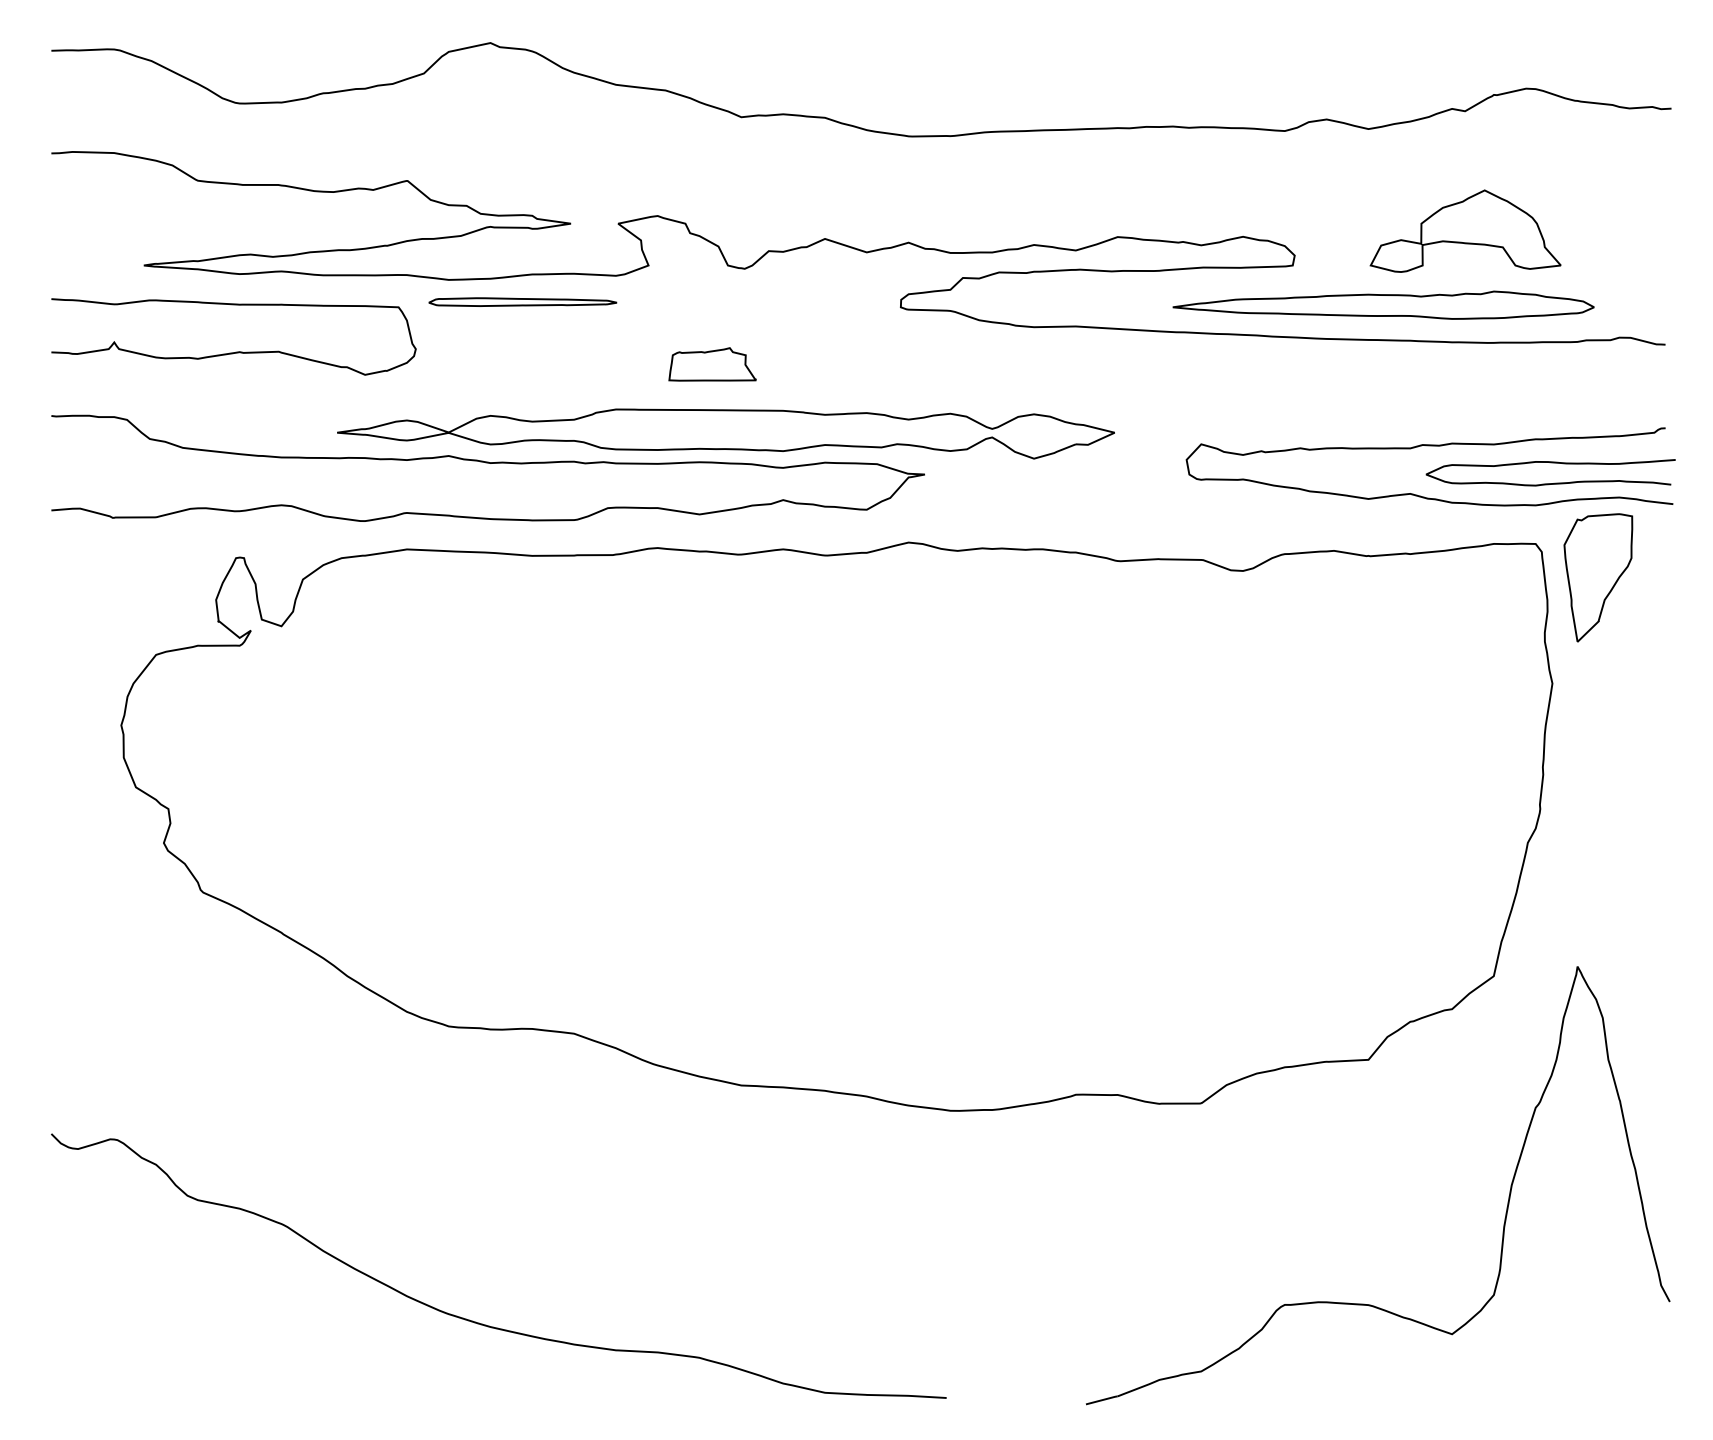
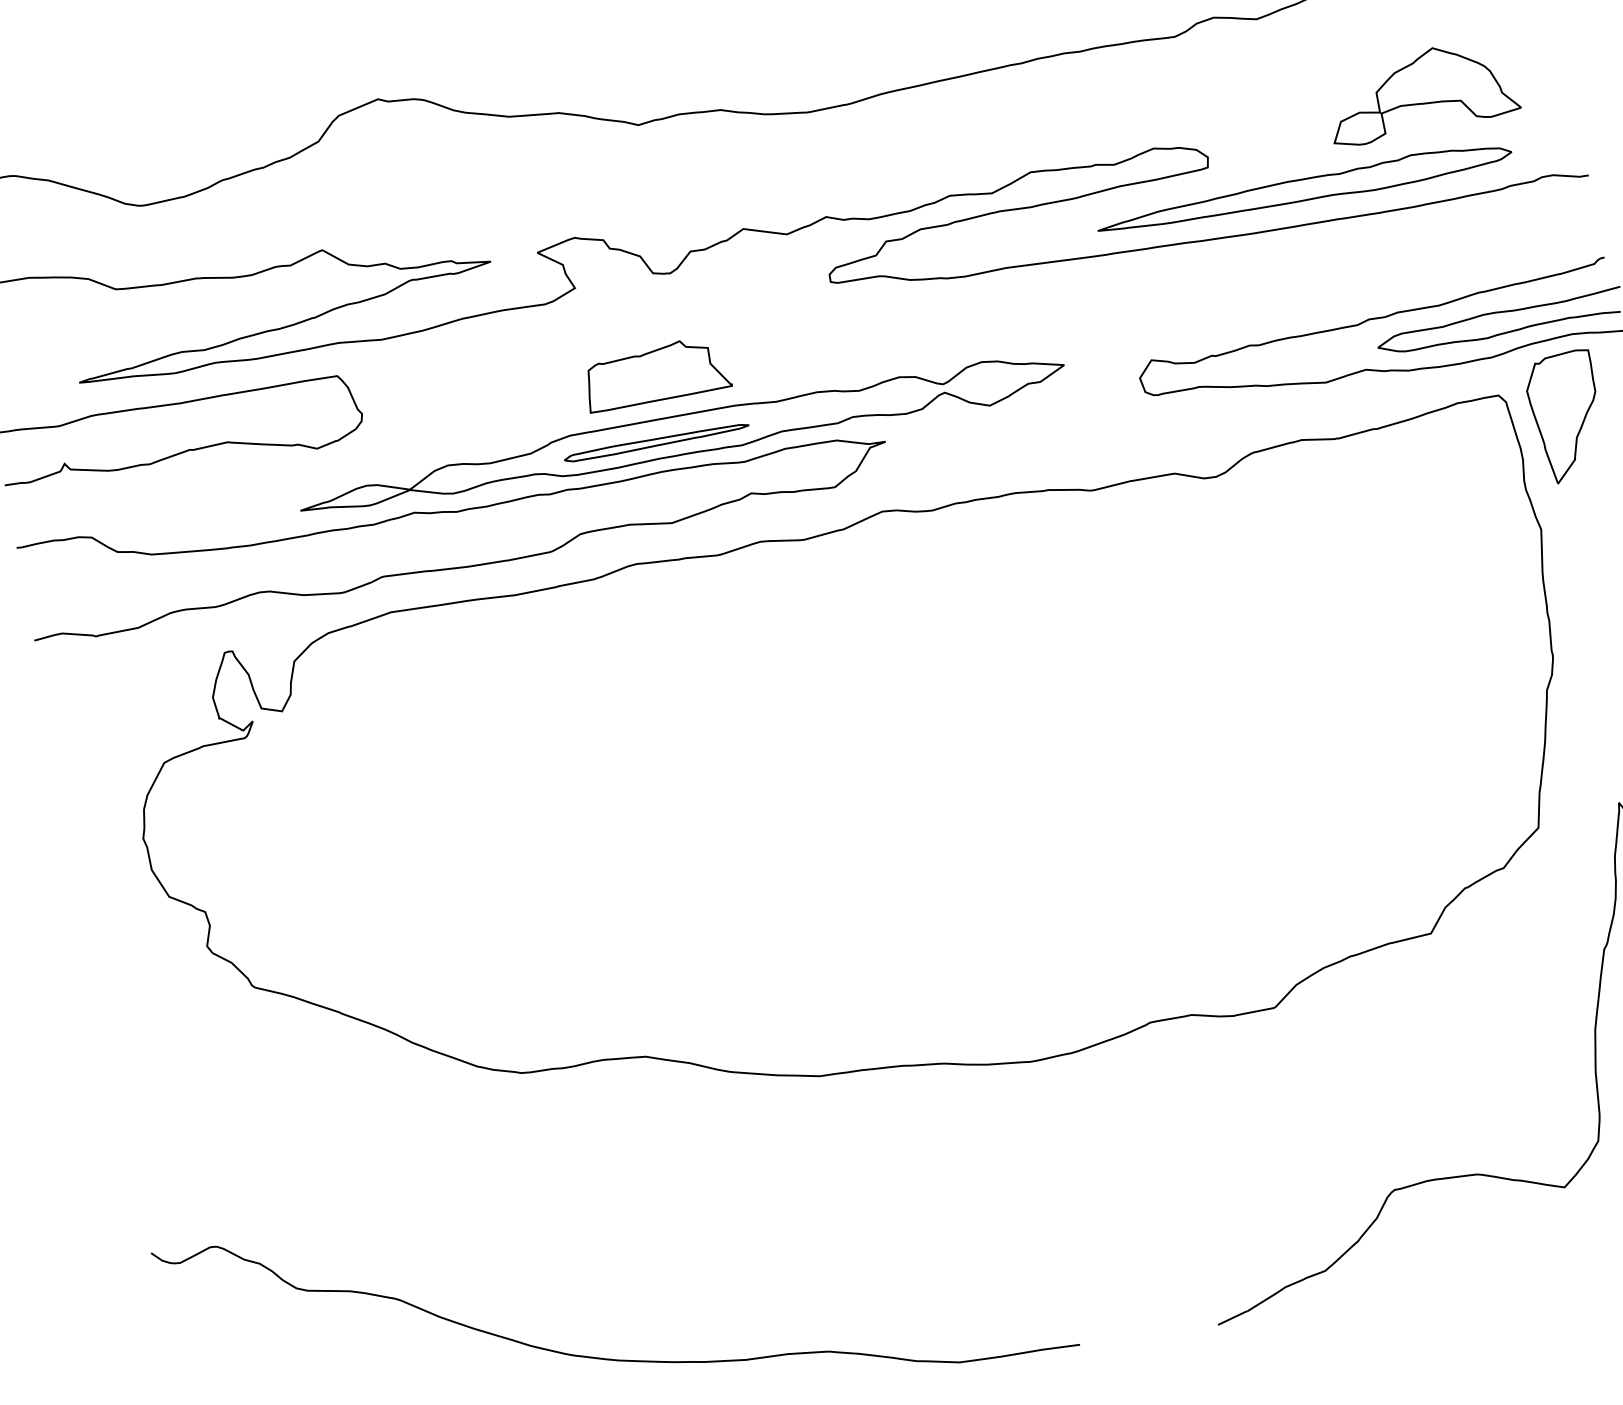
part: (1465, 230) -> (1421, 91), moved
part: (522, 301) -> (656, 441), moved
part: (712, 364) -> (656, 373), size x1.67

